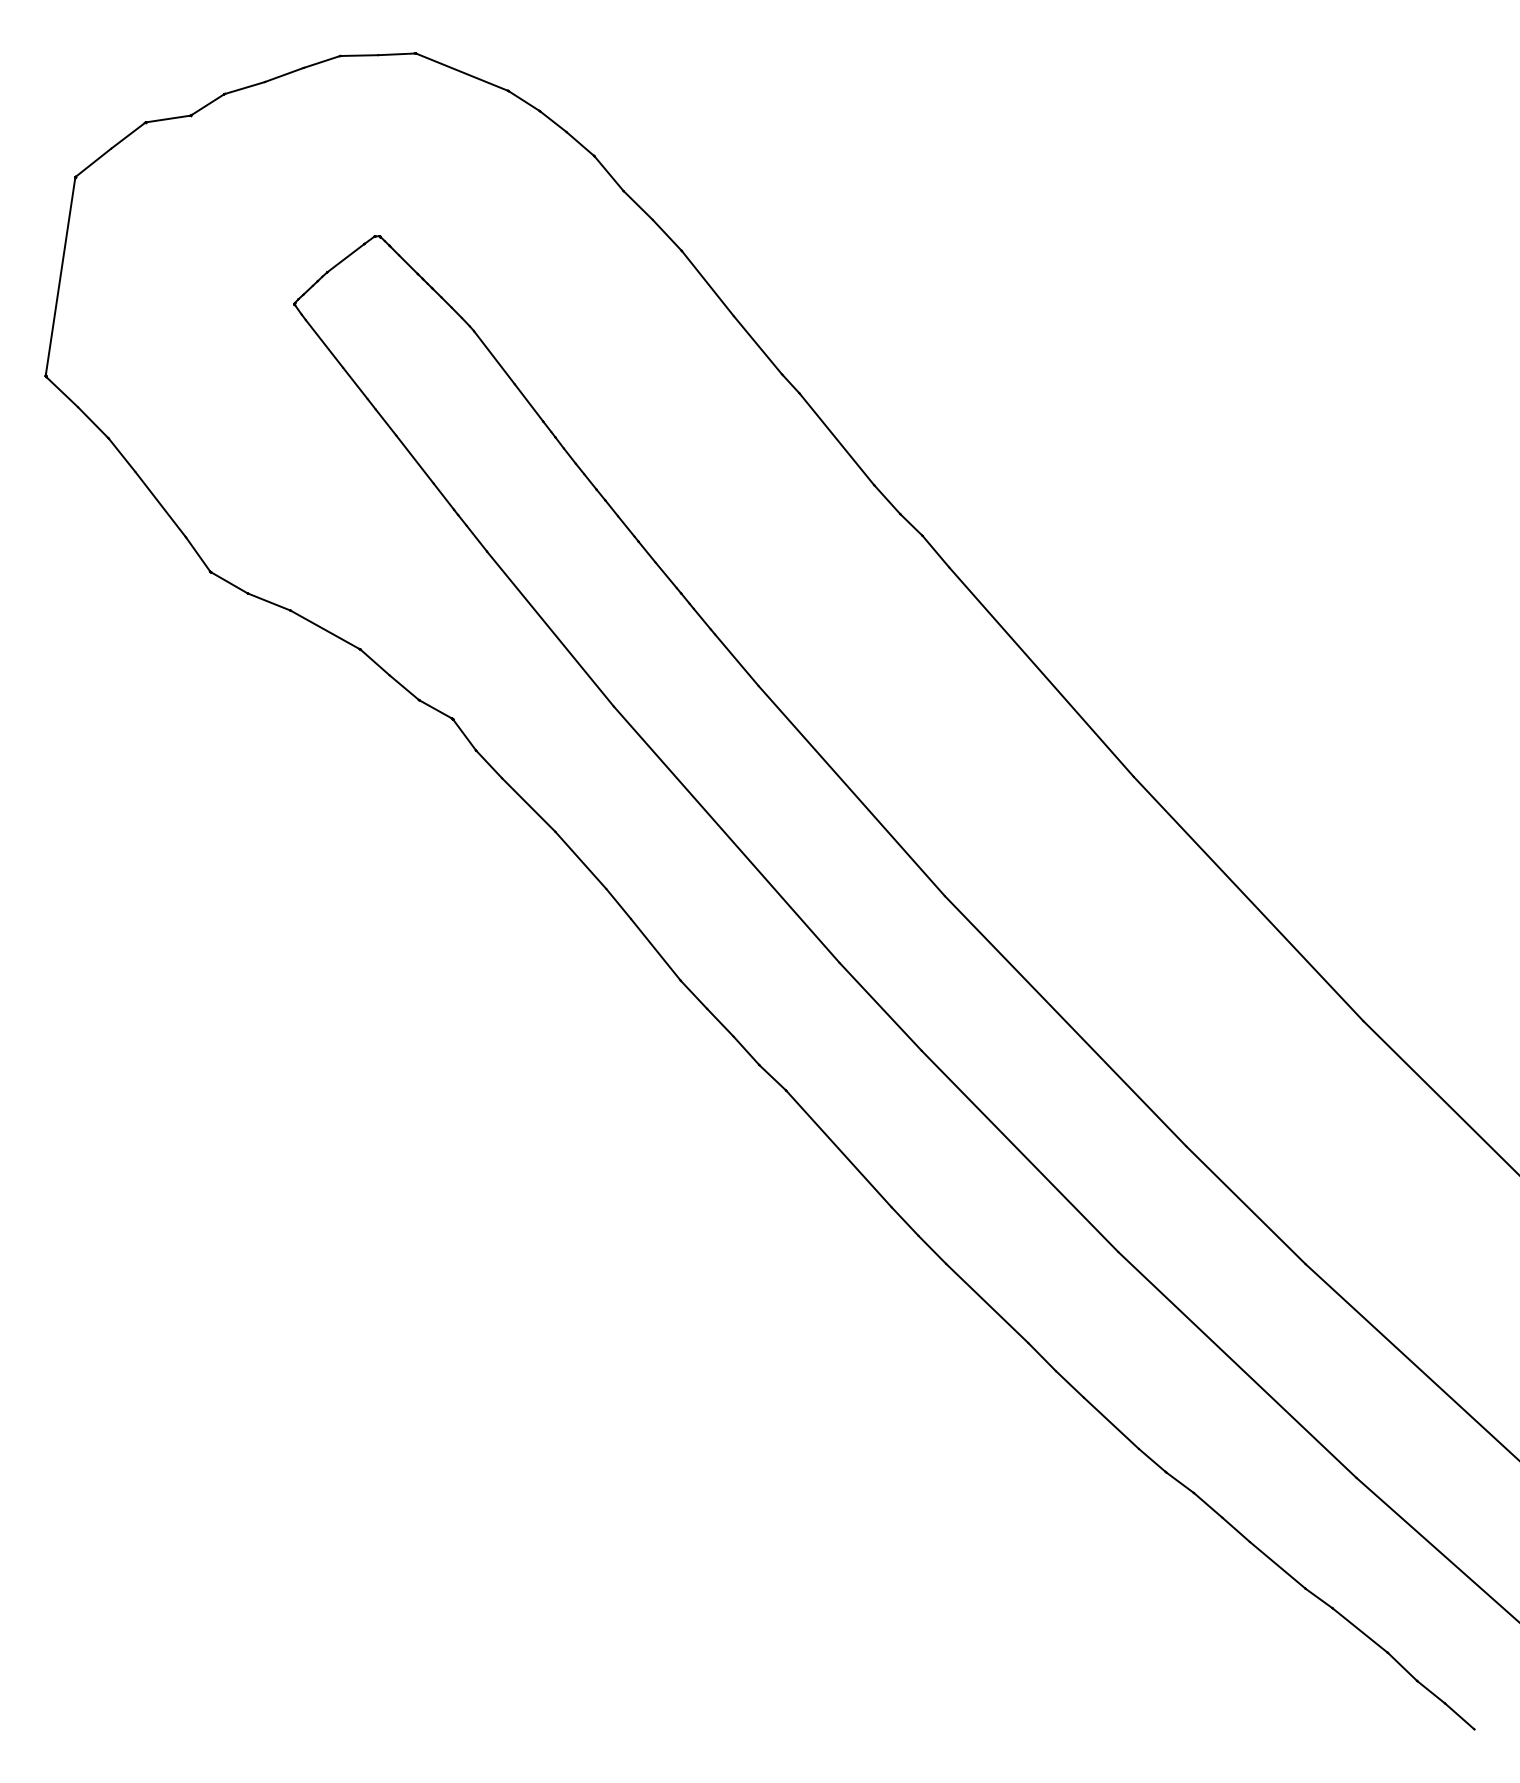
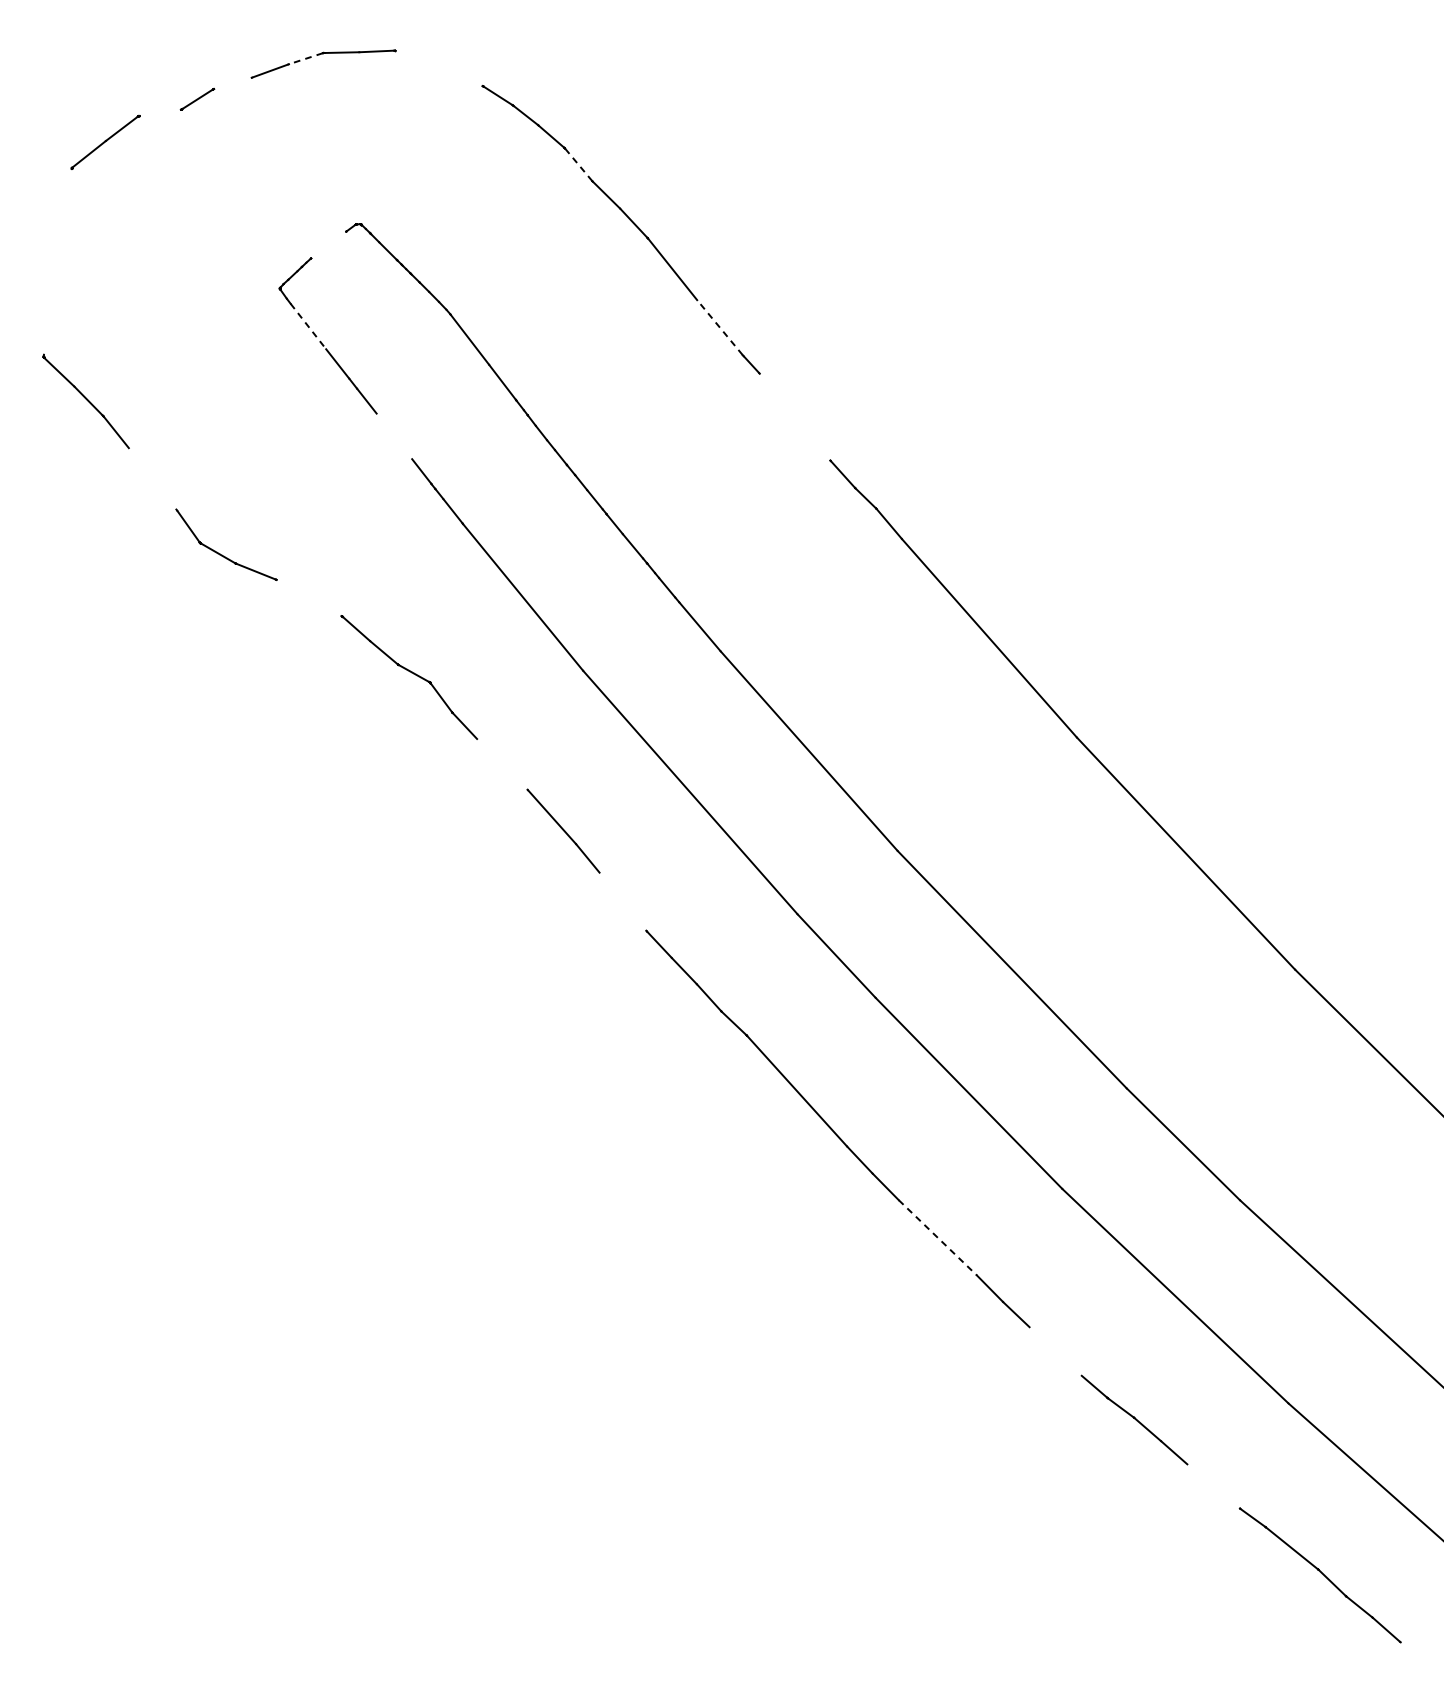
line: (321, 62) -> (305, 59), solid -> dashed
line: (461, 71) -> (438, 67), removed
line: (244, 87) -> (232, 82), removed
line: (168, 118) -> (160, 112), removed
line: (608, 173) -> (578, 164), solid -> dashed
line: (345, 258) -> (328, 245), removed
line: (60, 275) -> (57, 261), removed
line: (324, 344) -> (308, 327), solid -> dashed
line: (757, 345) -> (719, 327), solid -> dashed
line: (836, 439) -> (794, 417), removed
line: (414, 459) -> (393, 436), removed
line: (160, 504) -> (152, 478), removed
line: (325, 629) -> (309, 597), removed
line: (528, 804) -> (502, 763), removed
line: (655, 949) -> (622, 901), removed
line: (987, 1303) -> (938, 1237), solid -> dashed
line: (1110, 1422) -> (1054, 1350), removed
line: (1277, 1565) -> (1213, 1486), removed

